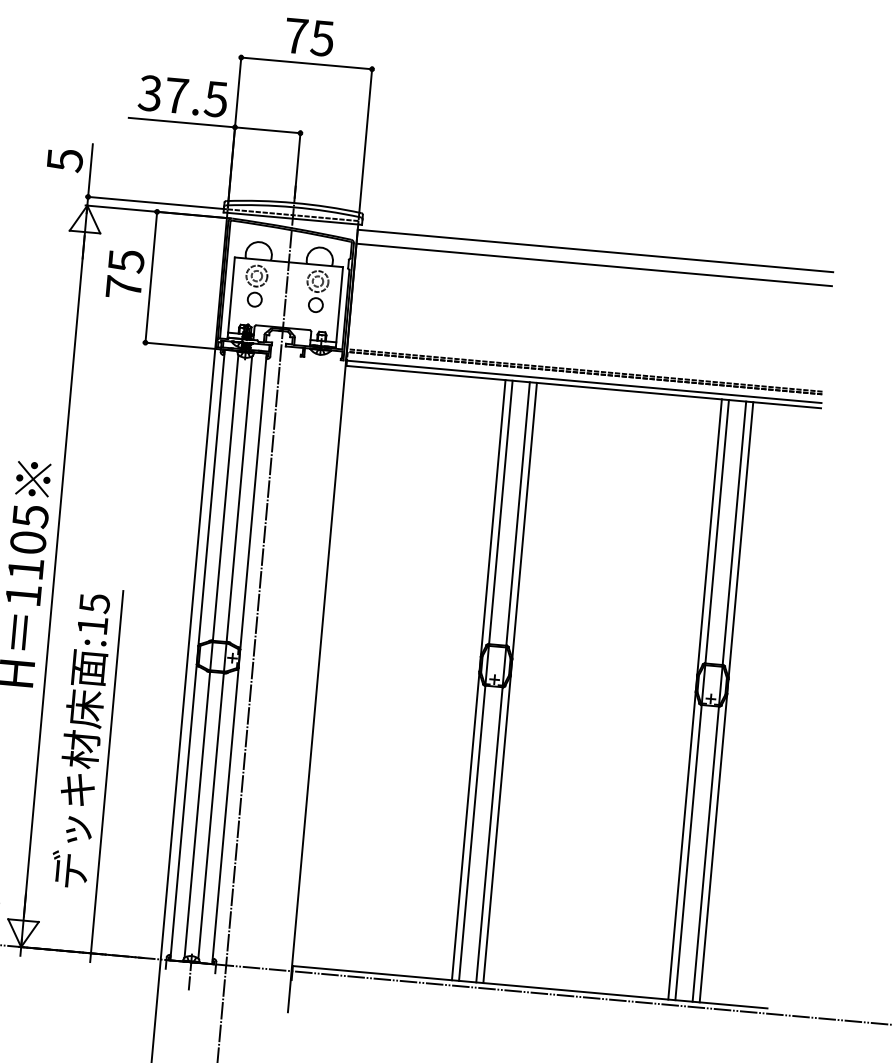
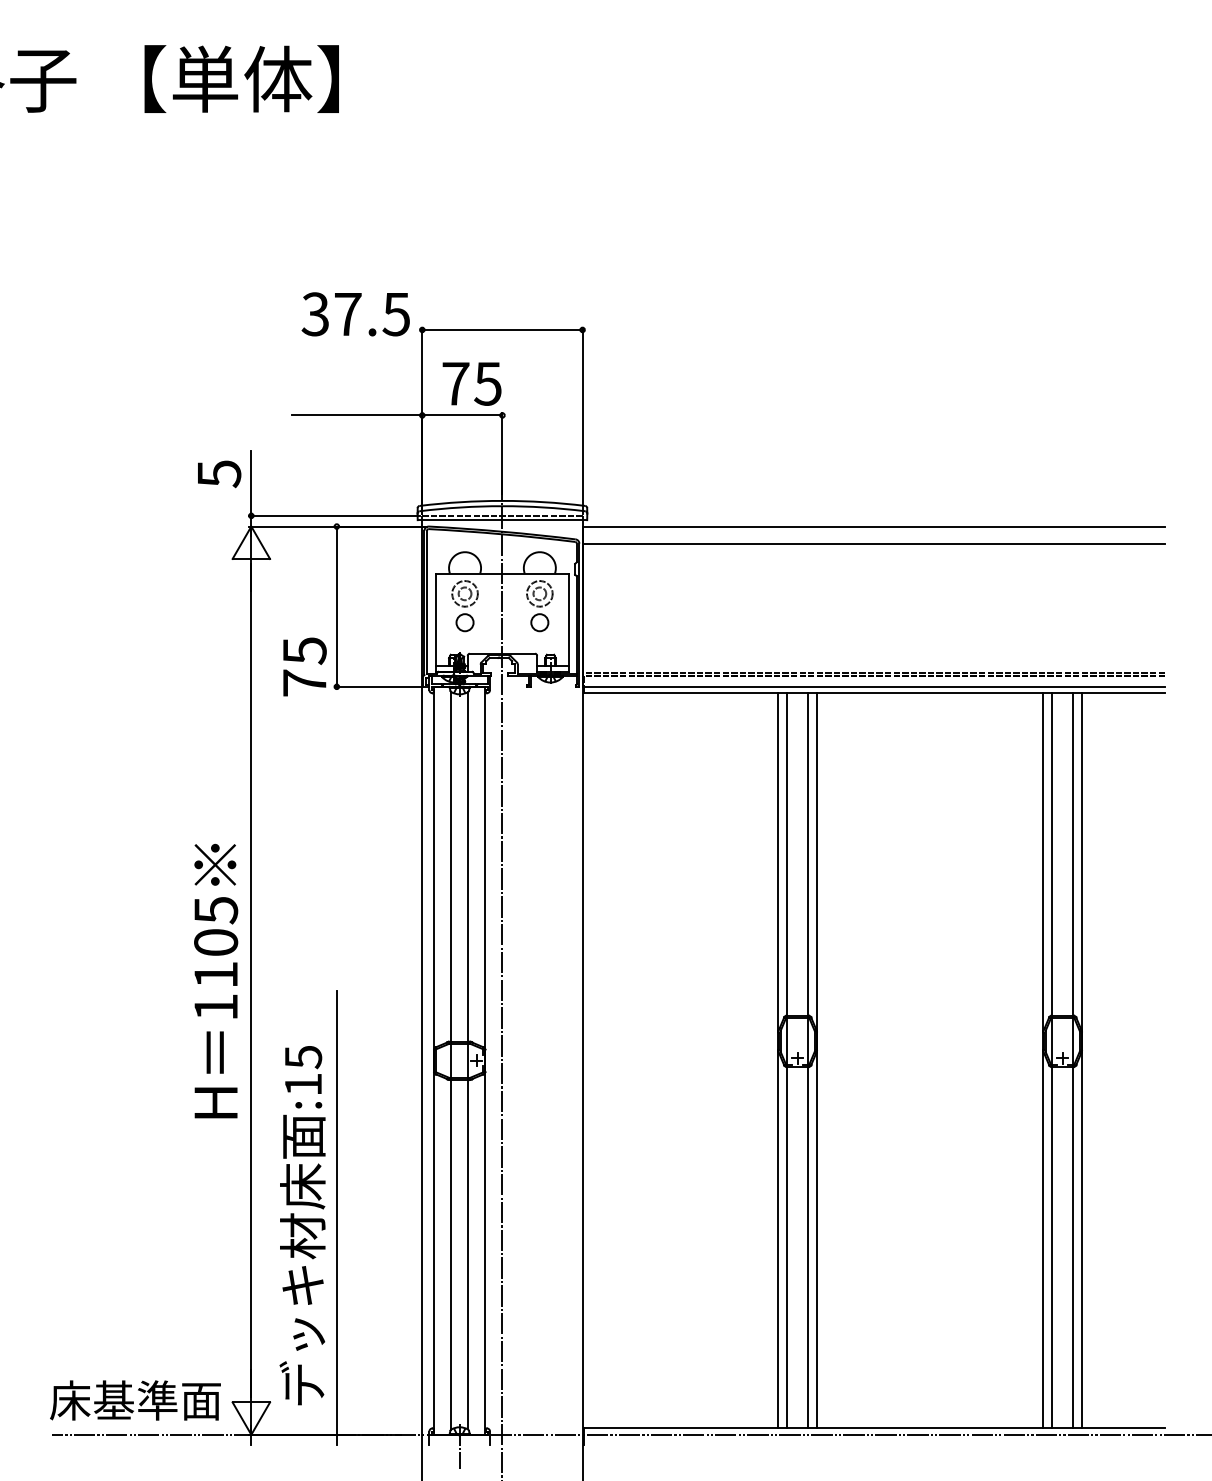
text: (309, 36) -> (471, 383), moved
text: (182, 96) -> (355, 314), moved
text: (125, 273) -> (304, 666), moved
text: (81, 740) -> (302, 1225), moved

